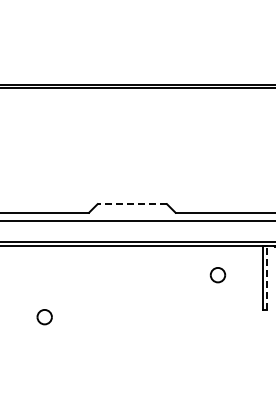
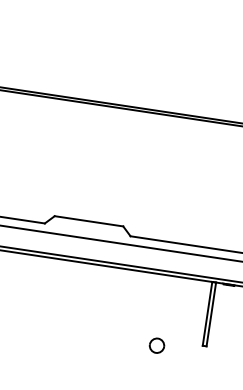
line: (132, 204) -> (89, 221), dashed -> solid
part: (217, 275) -> (156, 346), moved
line: (267, 277) -> (211, 313), dashed -> solid

